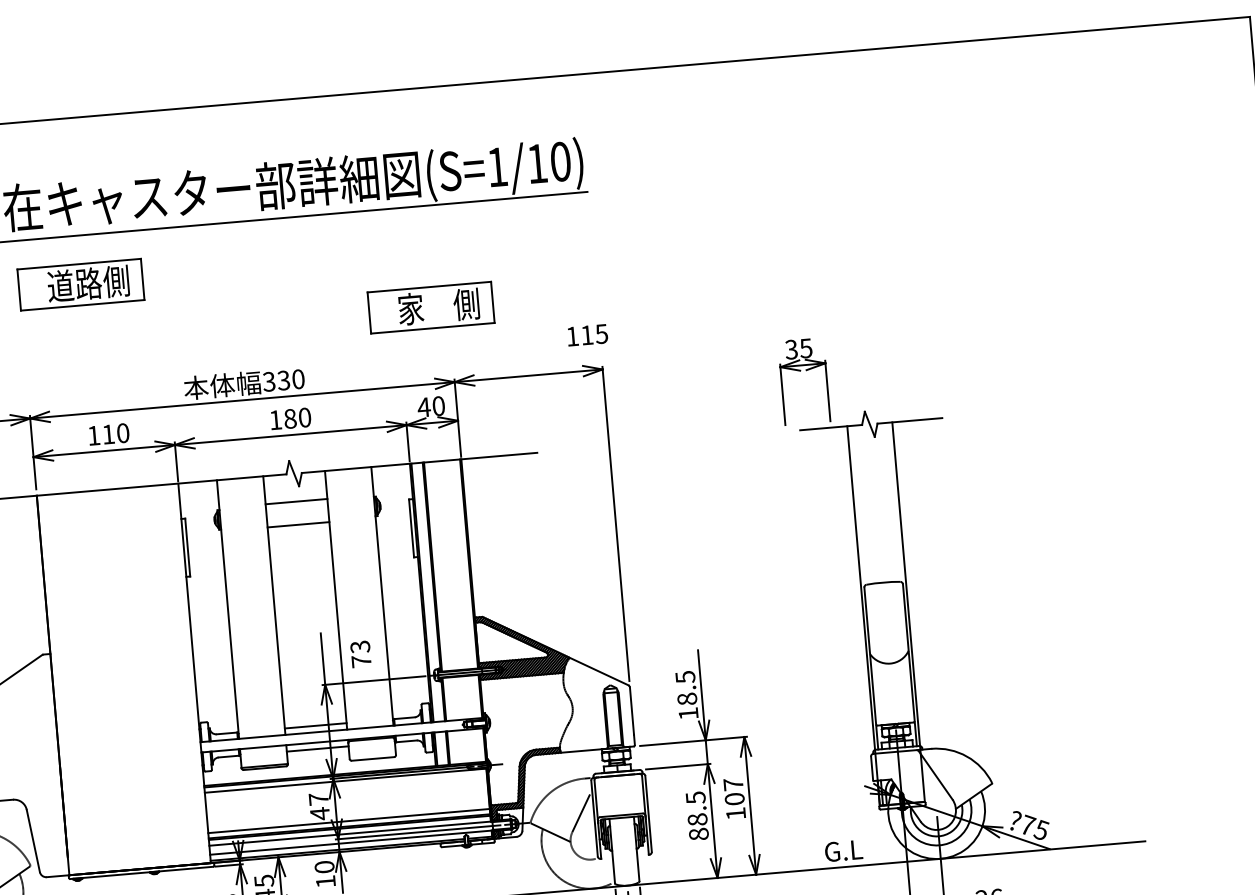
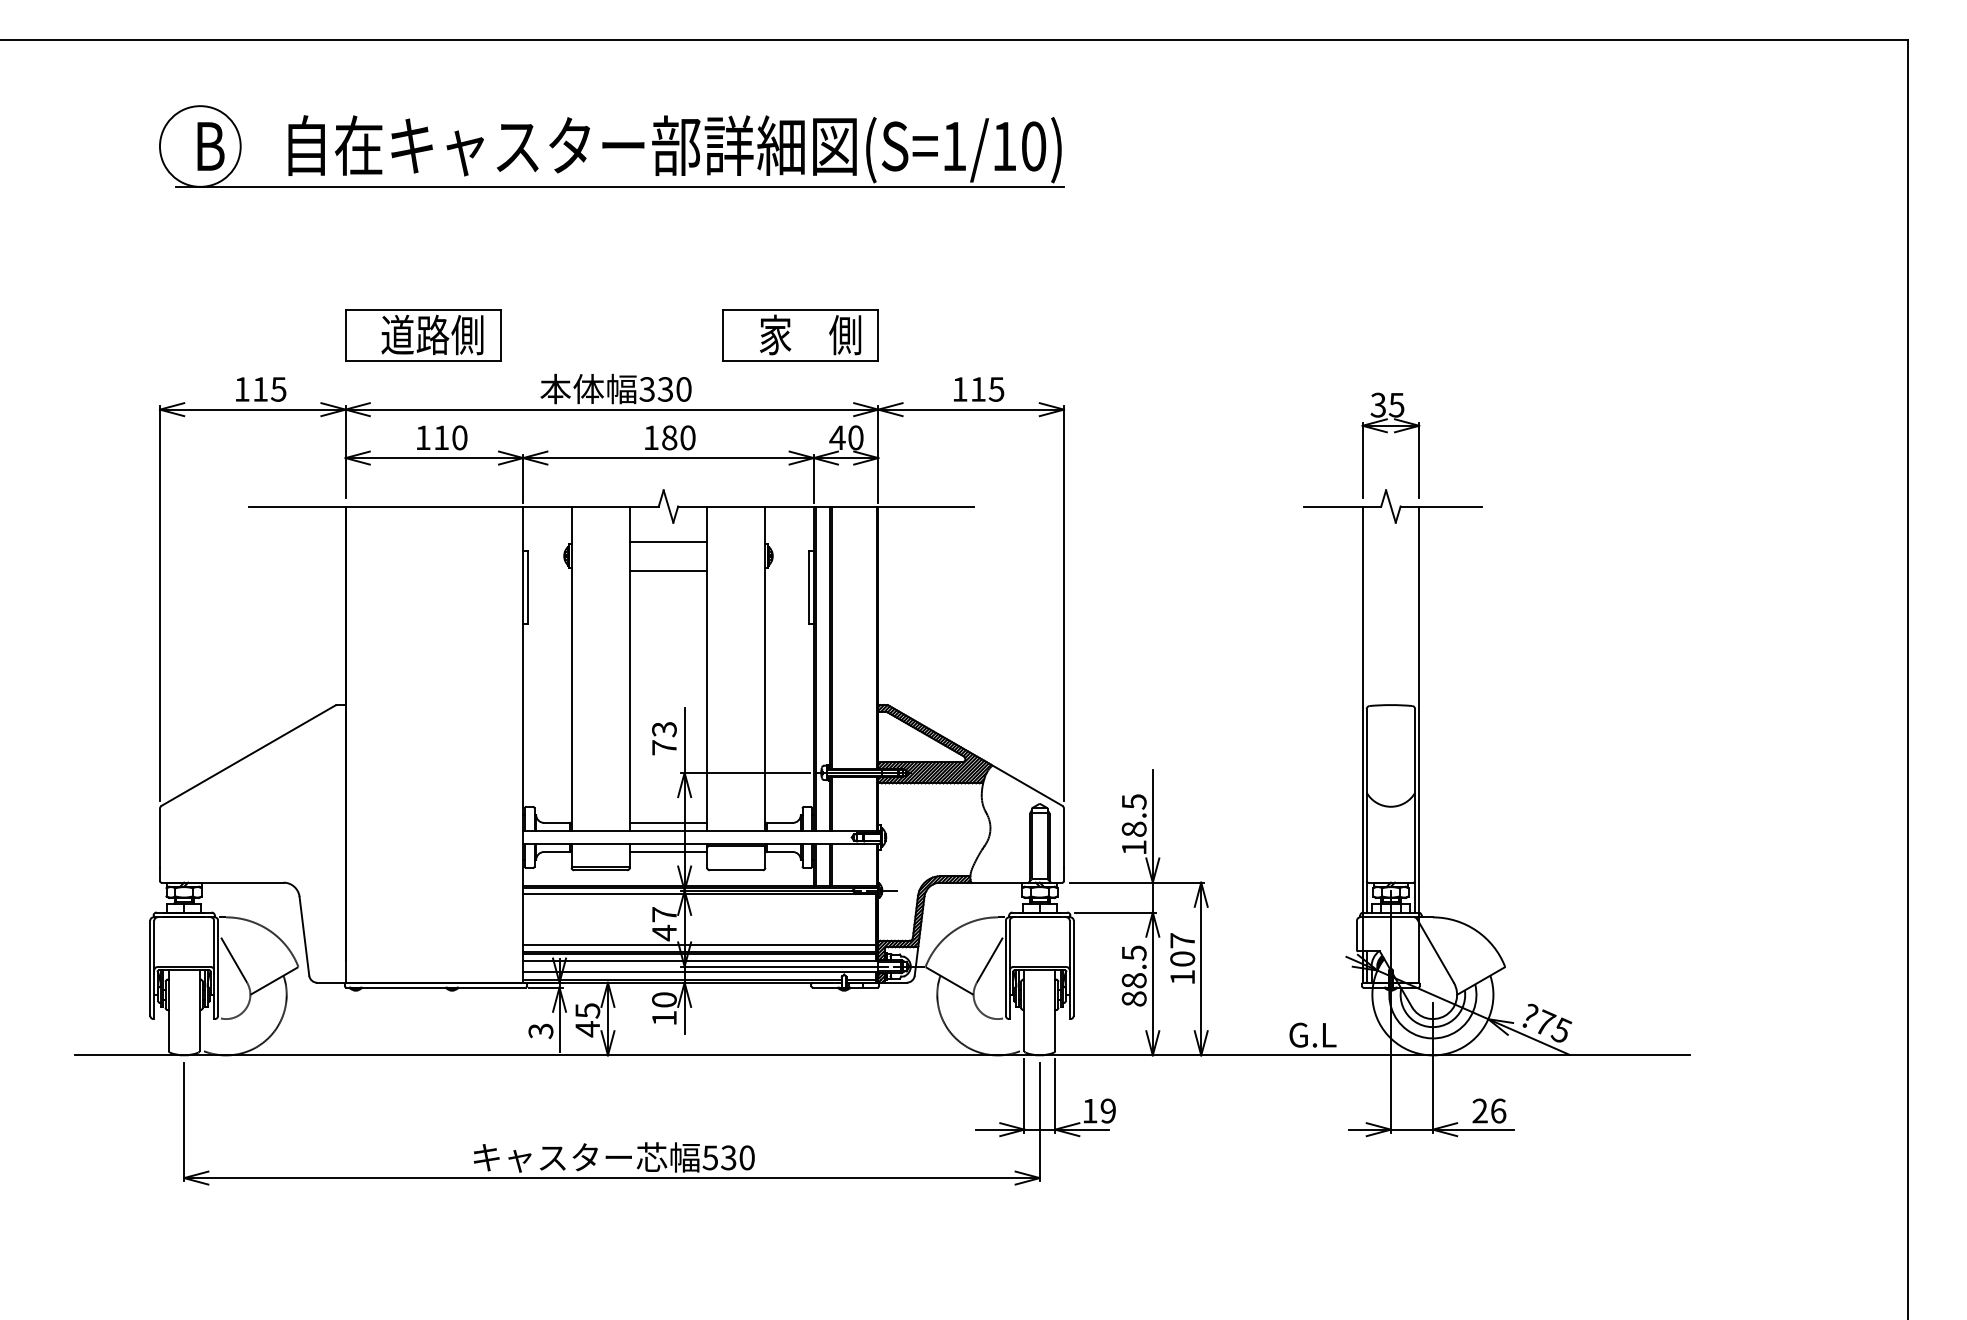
part: (81, 284) -> (423, 335), moved
part: (430, 307) -> (800, 335), moved
text: (588, 335) -> (979, 389), moved
part: (800, 371) -> (1387, 433), moved
text: (360, 654) -> (664, 738), moved

